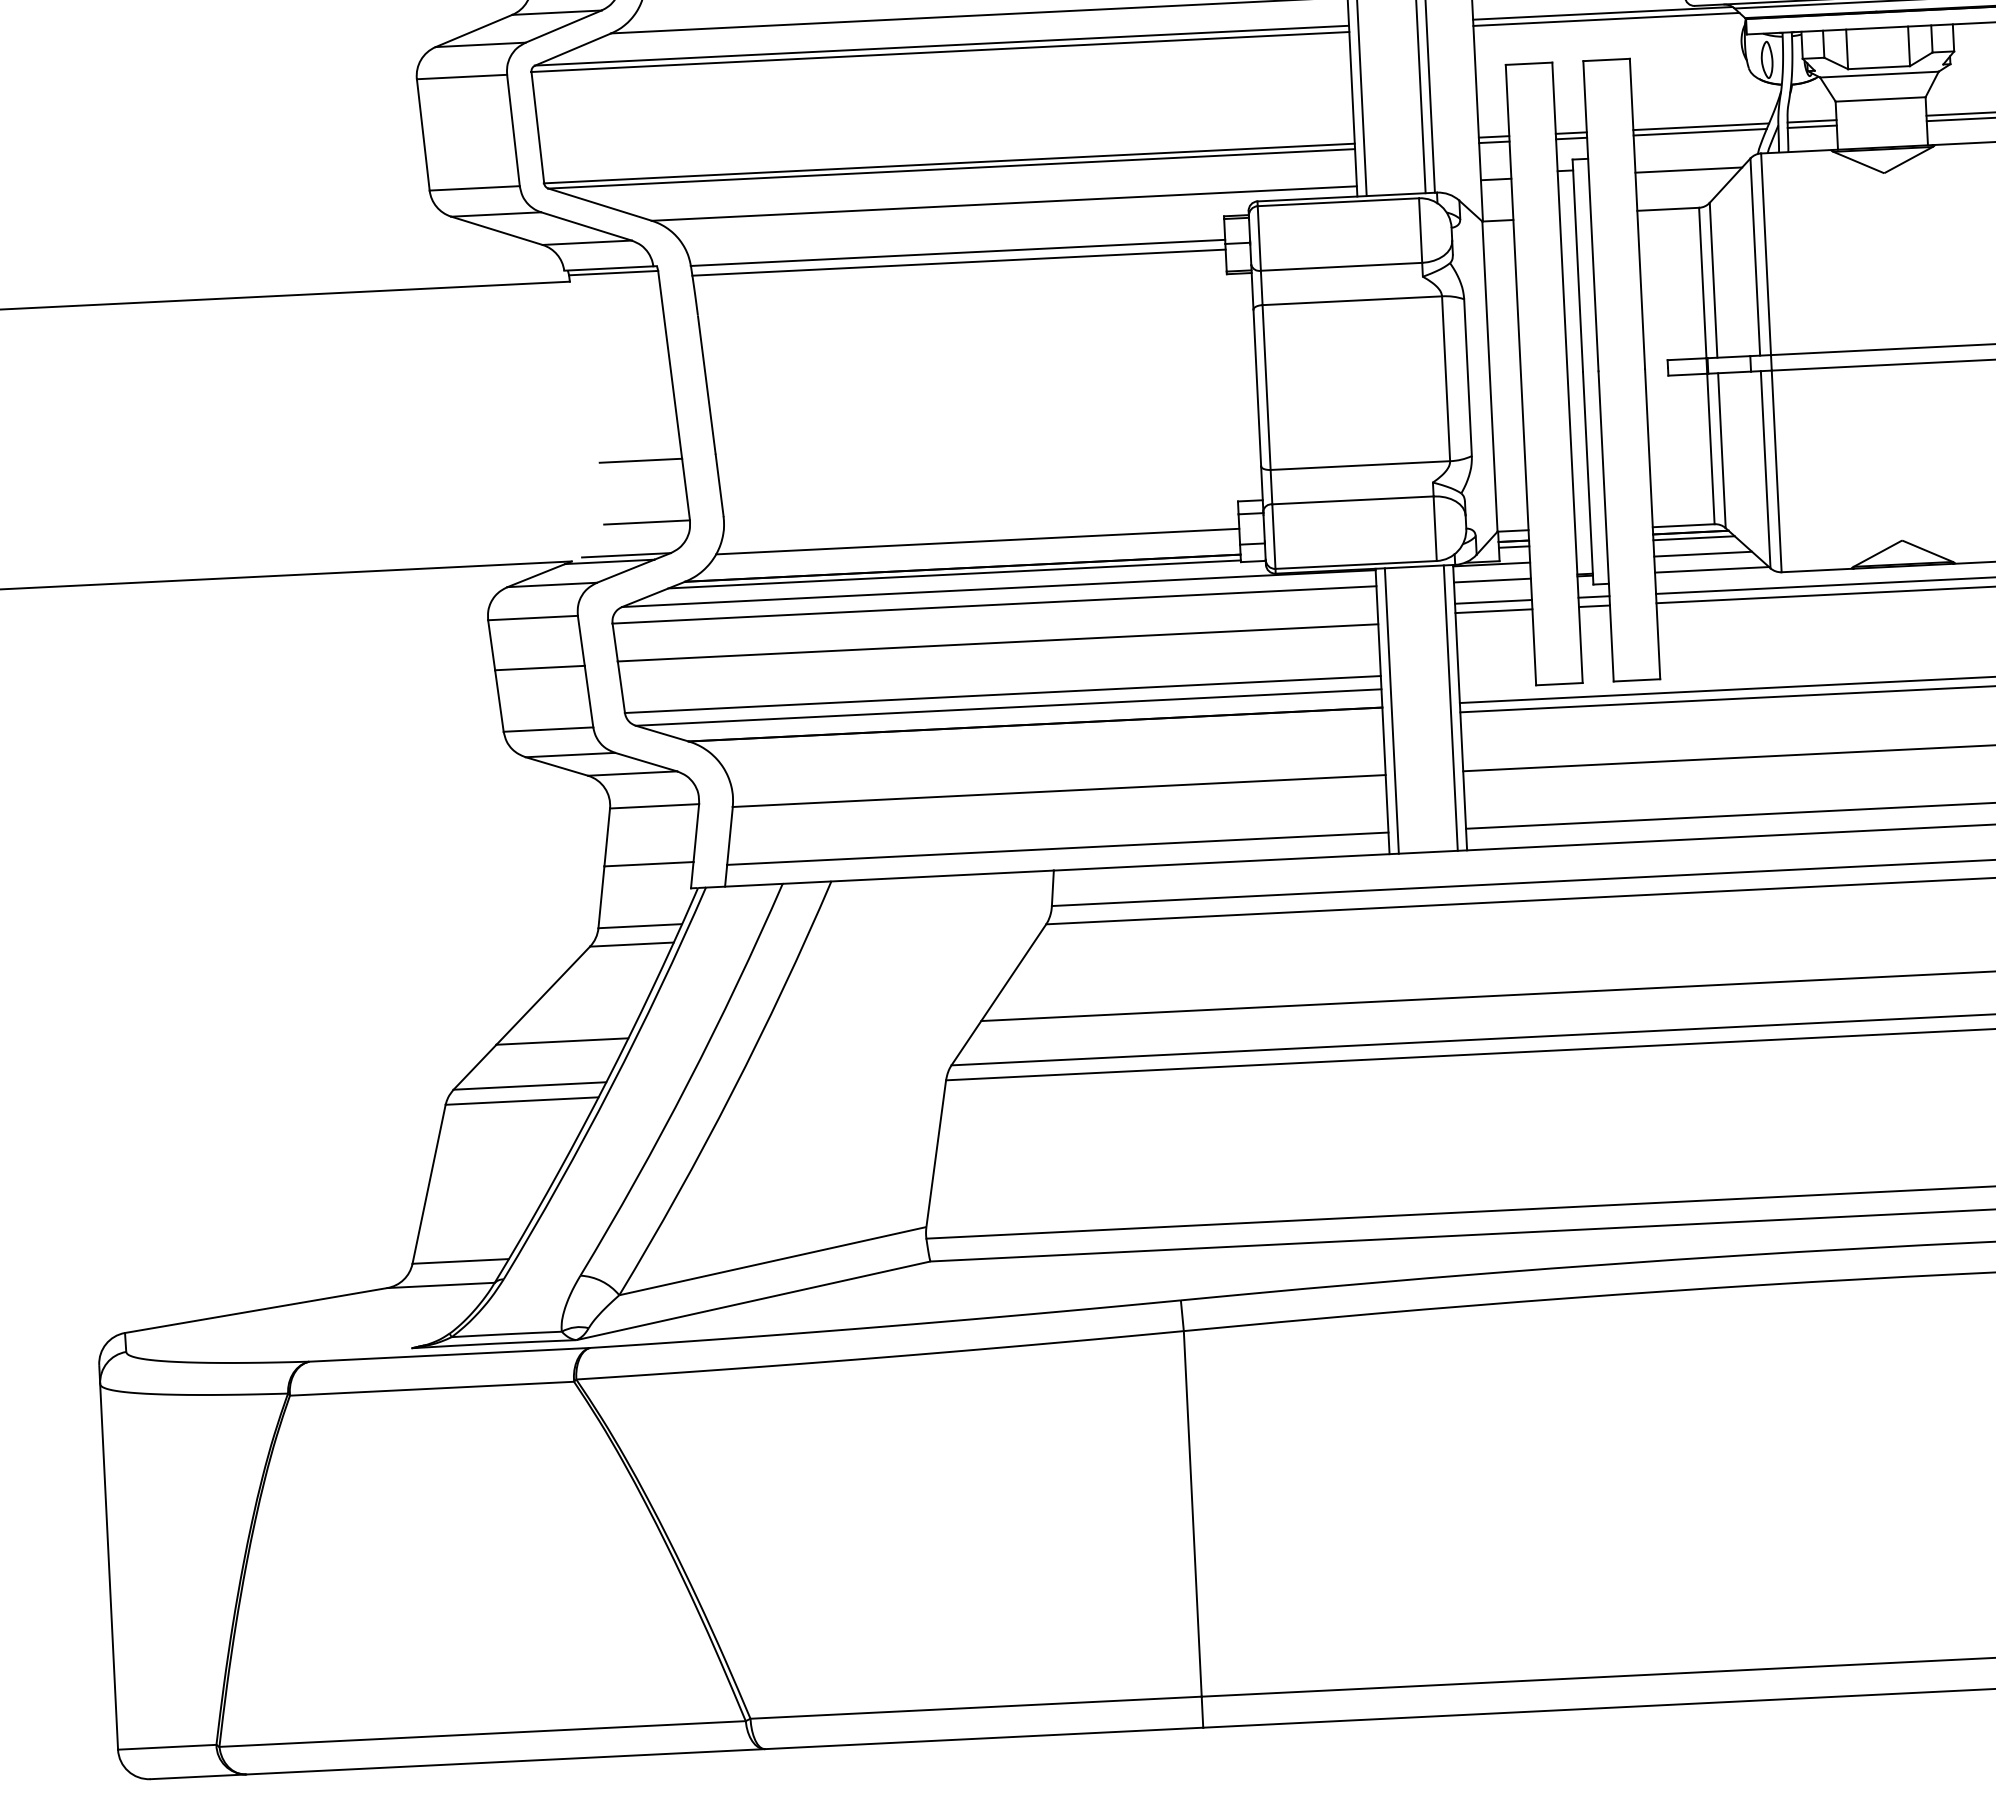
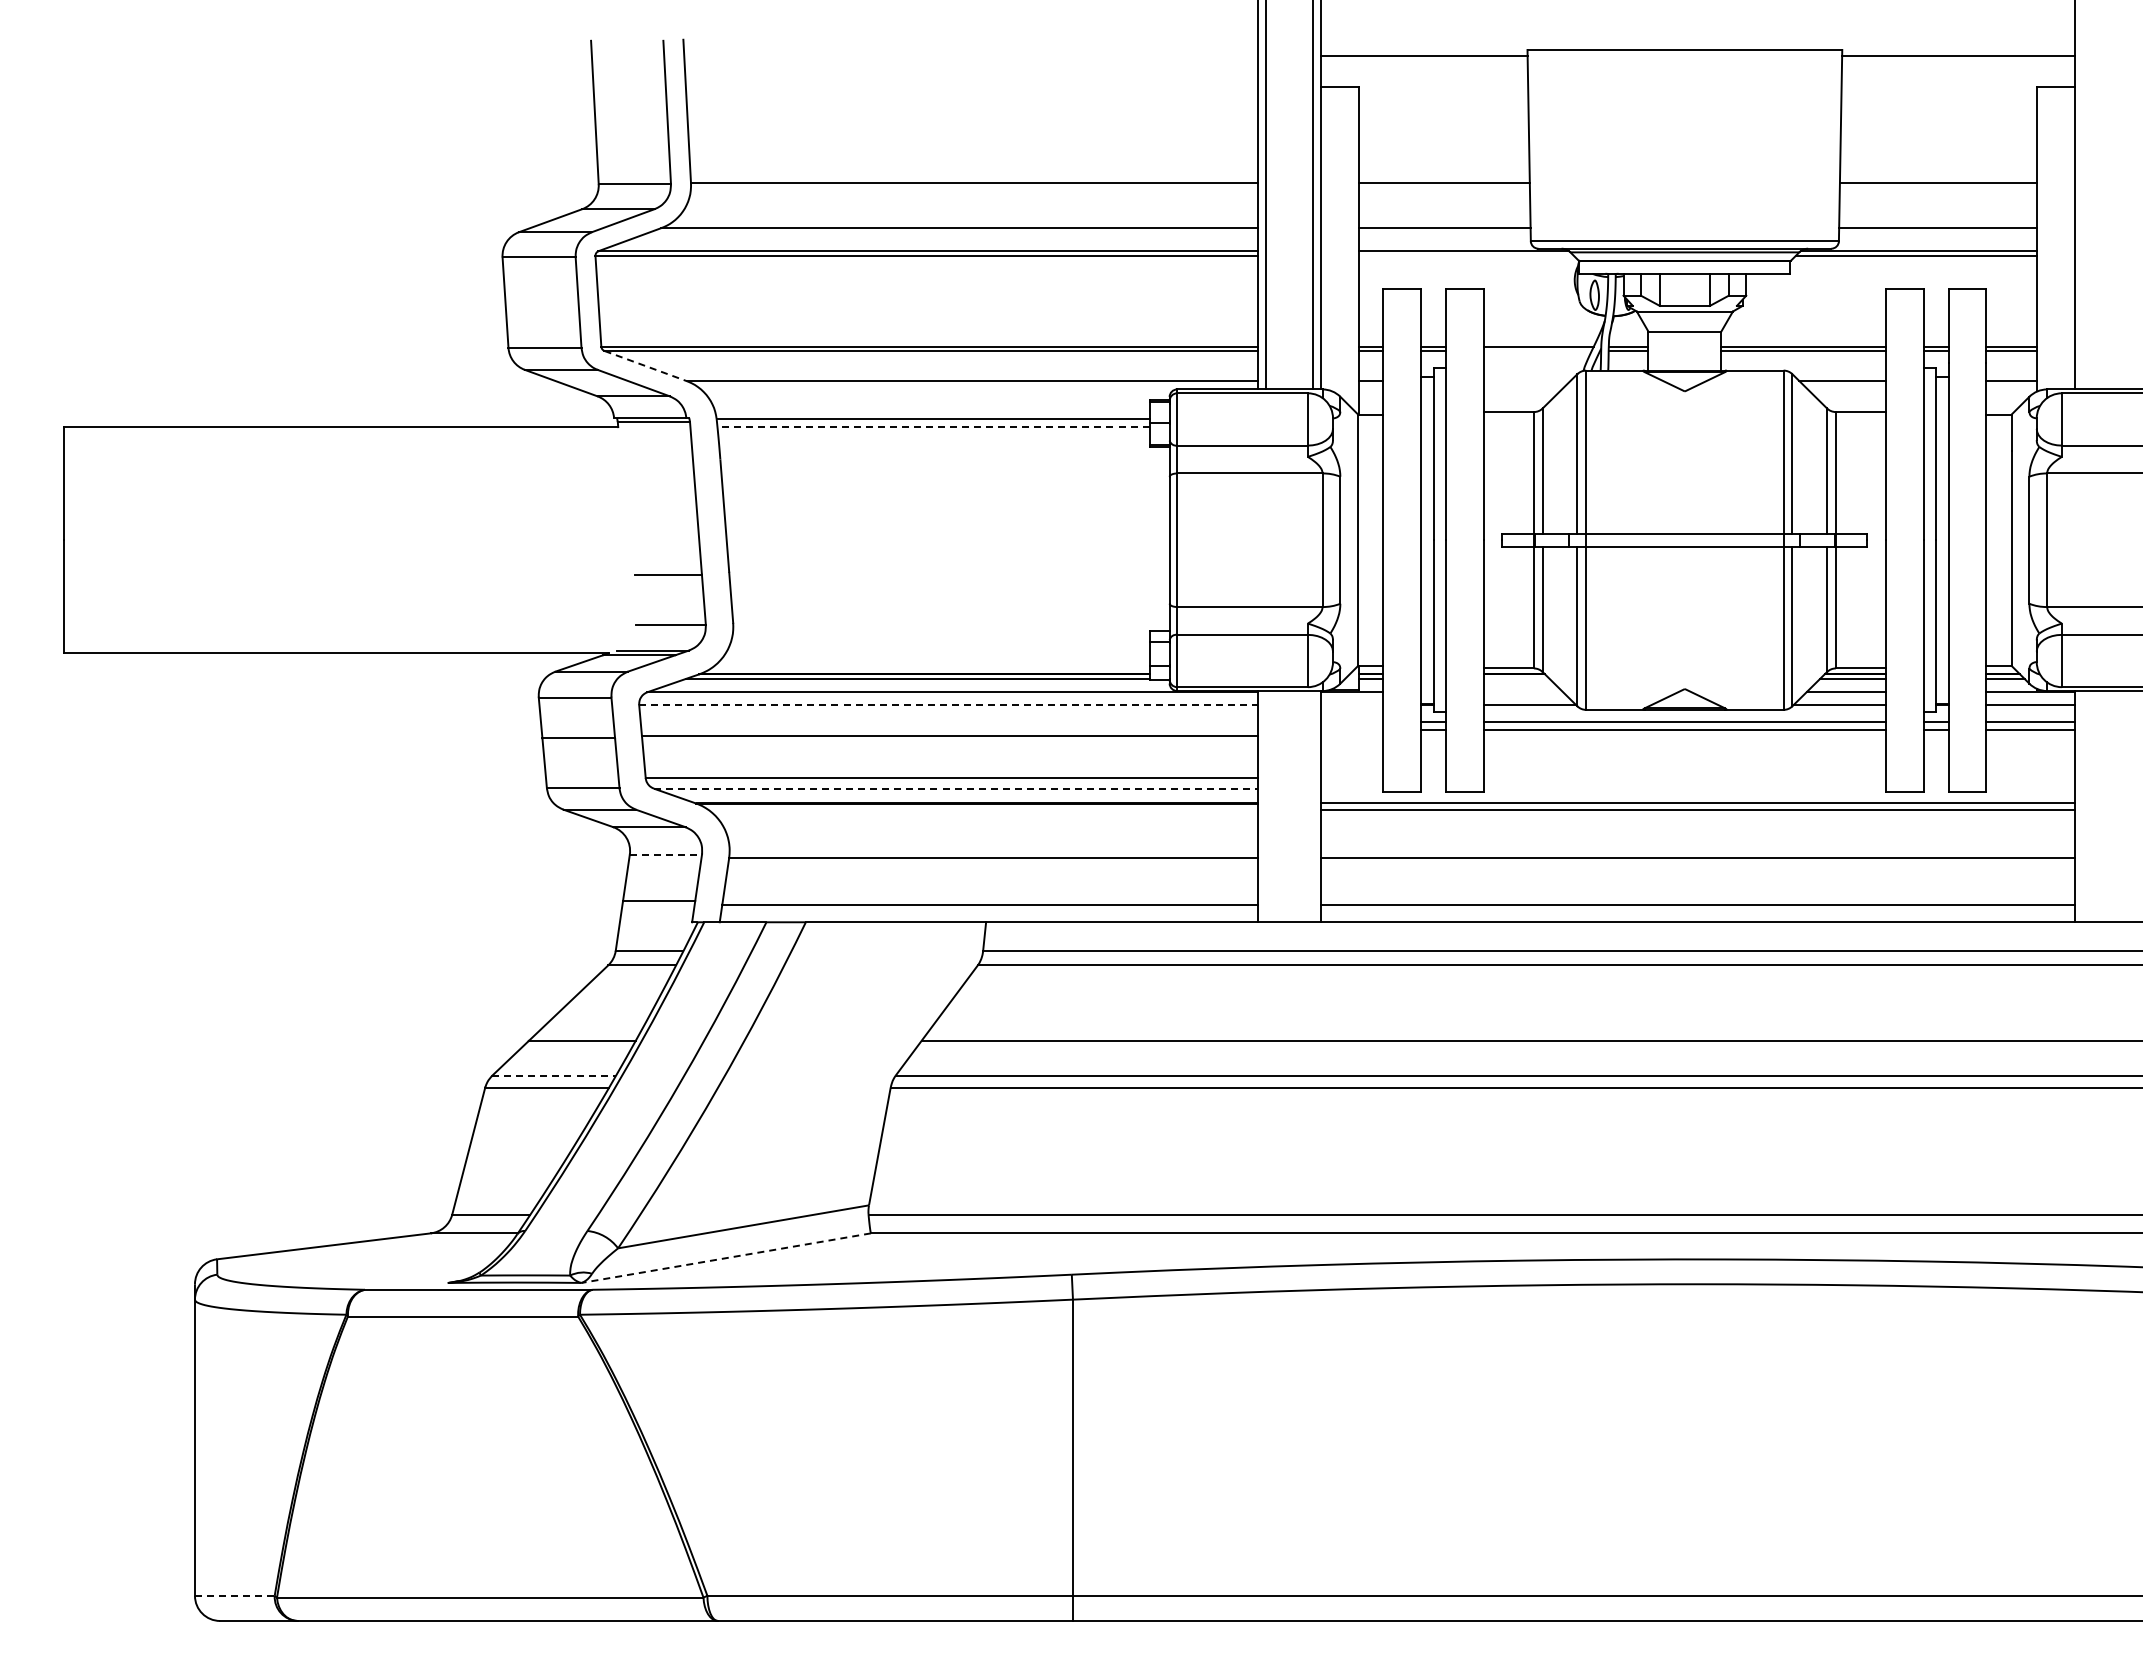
line: (1606, 19) -> (1466, 256), removed
line: (1699, 132) -> (1537, 351), removed
line: (1688, 170) -> (1526, 381), removed
line: (599, 205) -> (645, 366), solid -> dashed
line: (959, 263) -> (933, 427), solid -> dashed
line: (1693, 537) -> (1516, 678), removed
line: (977, 541) -> (937, 653), removed
line: (1703, 554) -> (1523, 692), removed
line: (1491, 580) -> (1351, 705), removed
line: (1492, 601) -> (1351, 722), removed
line: (994, 605) -> (948, 705), solid -> dashed
line: (1493, 611) -> (1351, 730), removed
line: (1009, 707) -> (956, 788), solid -> dashed
line: (1450, 707) -> (1313, 806), removed
line: (1391, 710) -> (1265, 806), removed
line: (655, 806) -> (666, 854), solid -> dashed
line: (530, 1085) -> (554, 1075), solid -> dashed
line: (752, 1301) -> (725, 1258), solid -> dashed
line: (166, 1746) -> (234, 1595), solid -> dashed

